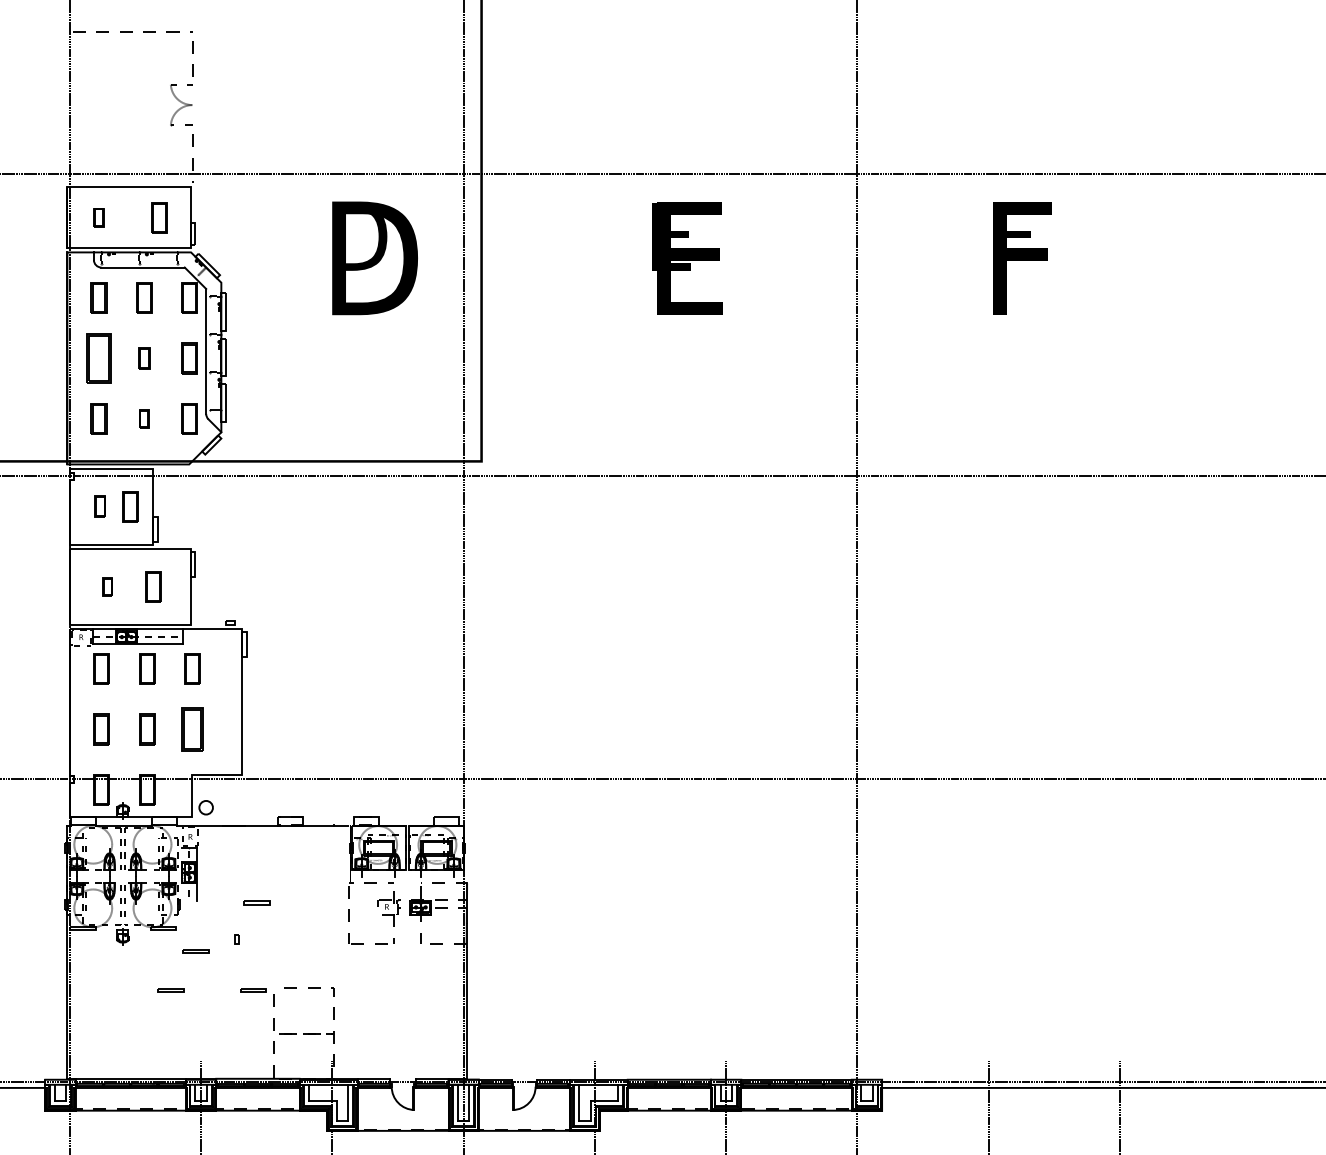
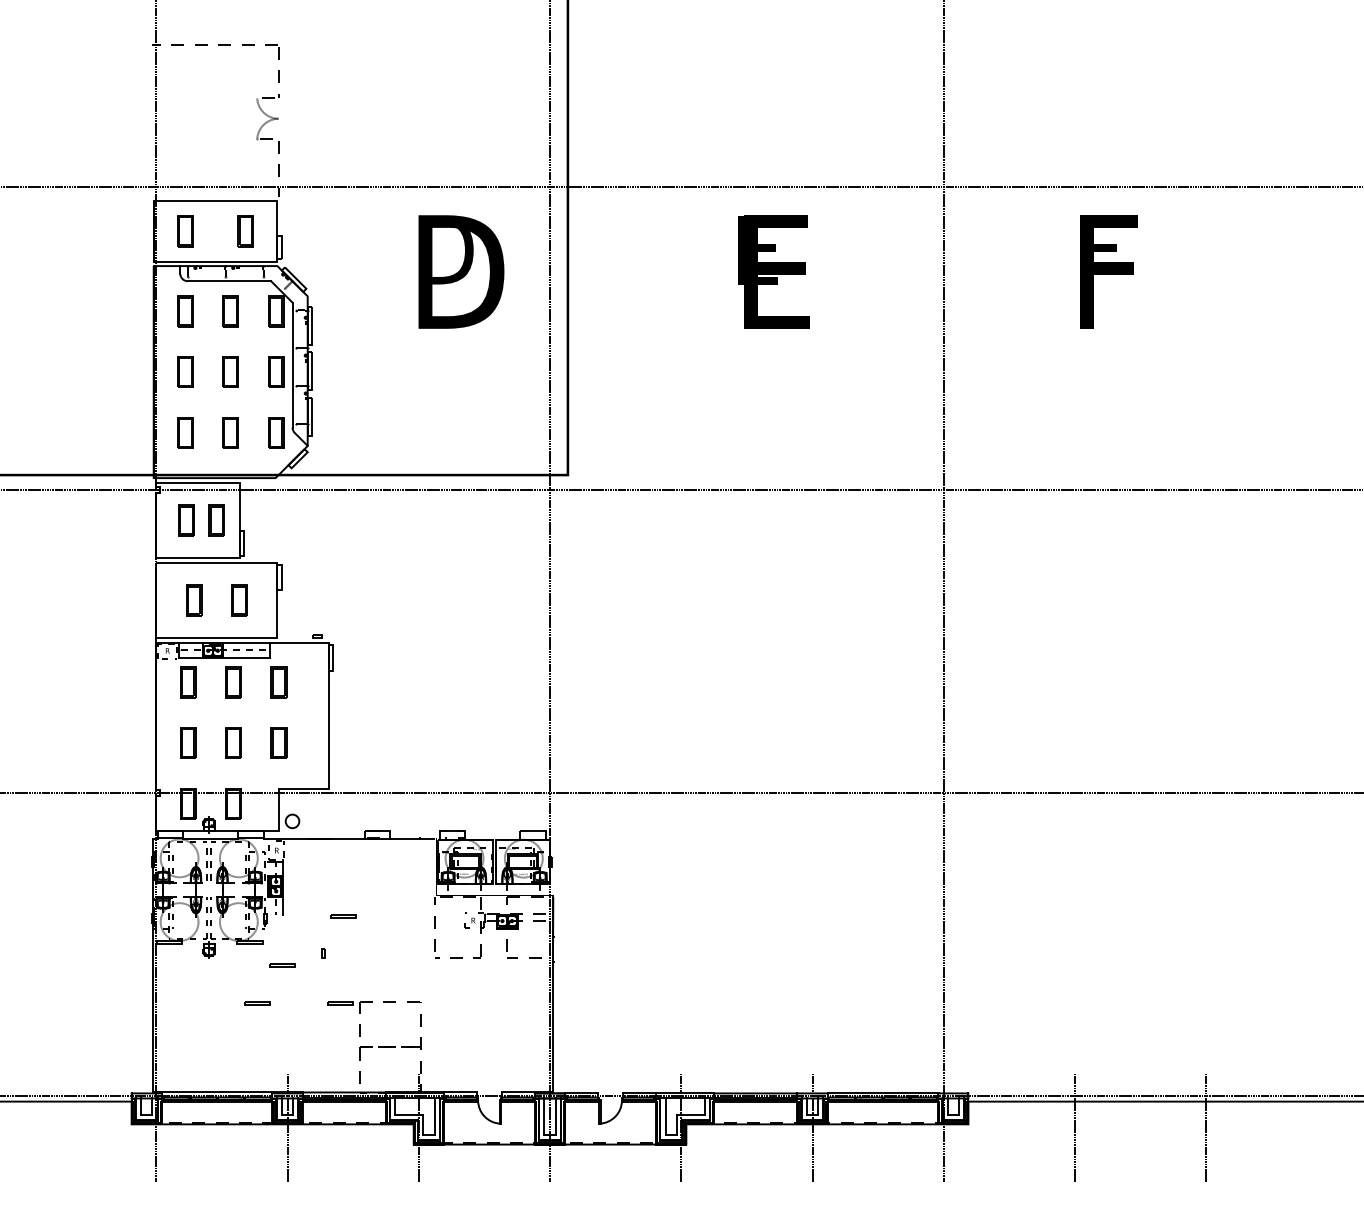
part: (99, 217) -> (185, 231), size x1.67
part: (99, 357) -> (185, 371), size x0.62
part: (144, 357) -> (230, 371), size x1.43
part: (144, 418) -> (230, 432), size x1.67
part: (100, 506) -> (186, 520), size x1.43
part: (108, 586) -> (194, 600), size x1.67
part: (192, 728) -> (278, 742), size x0.71

